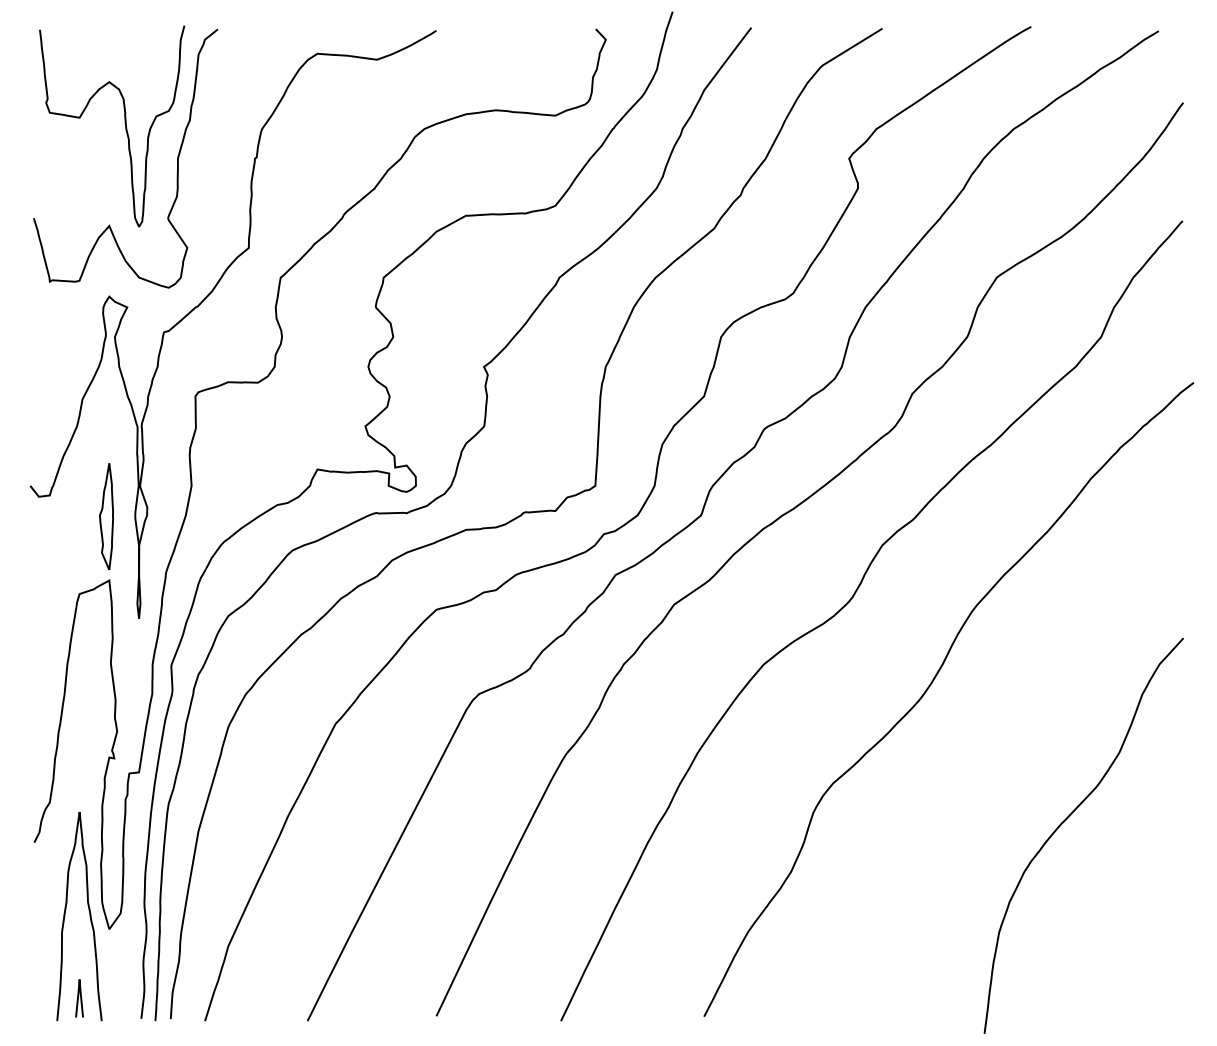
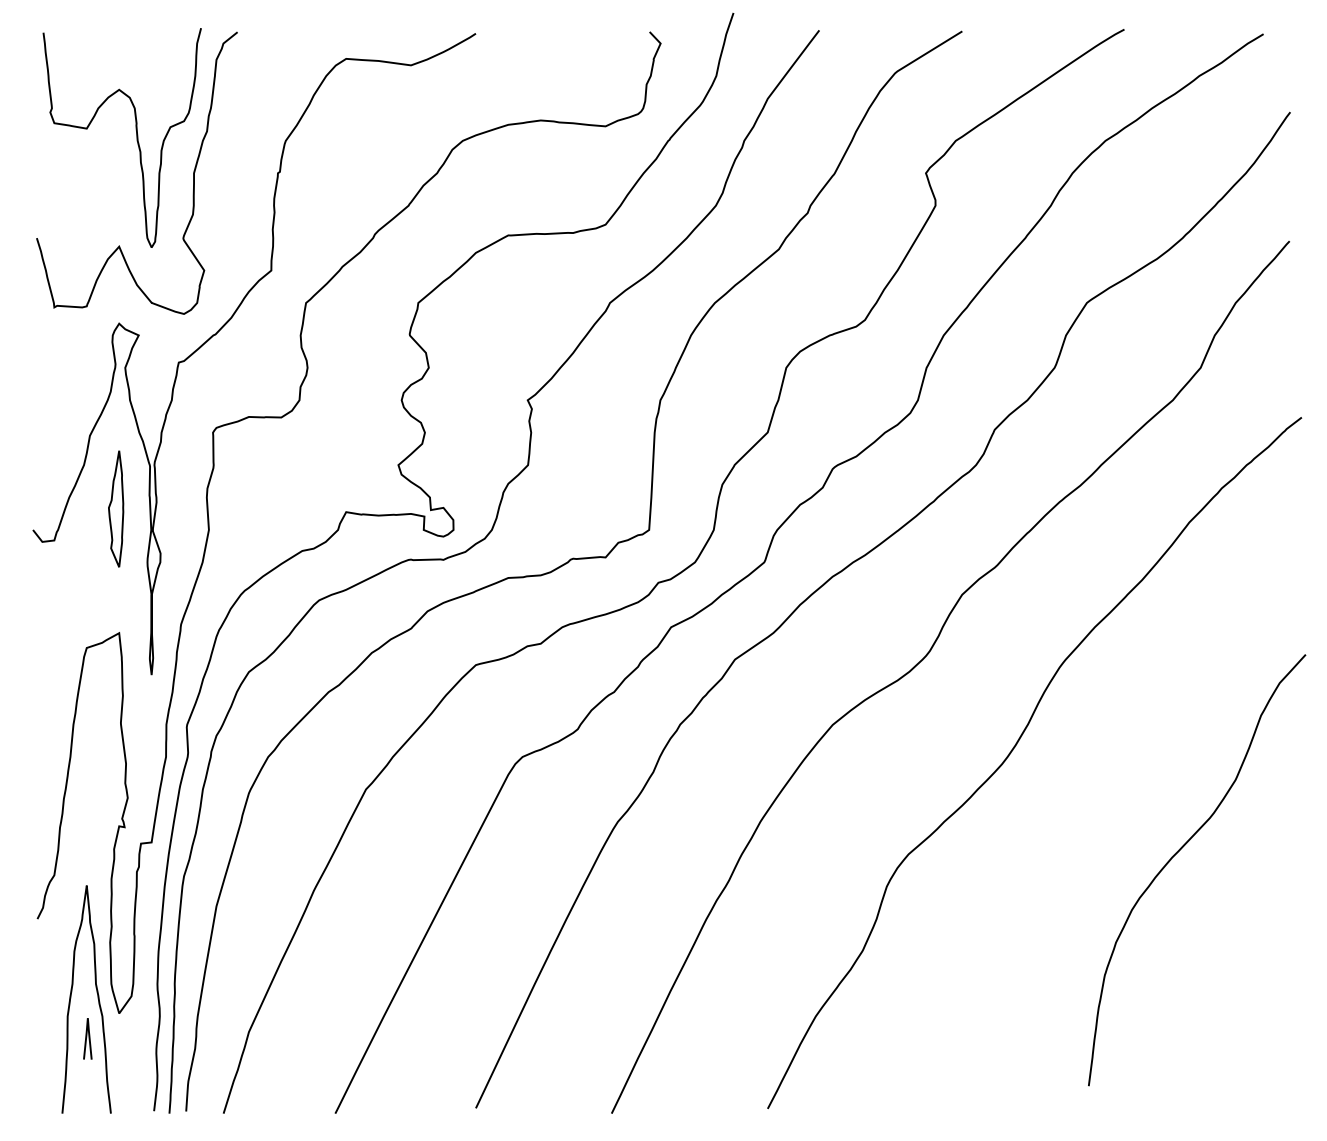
part: (106, 516) -> (116, 508), moved
curve: (1067, 819) -> (1179, 852), moved
curve: (78, 998) -> (86, 1038), moved

